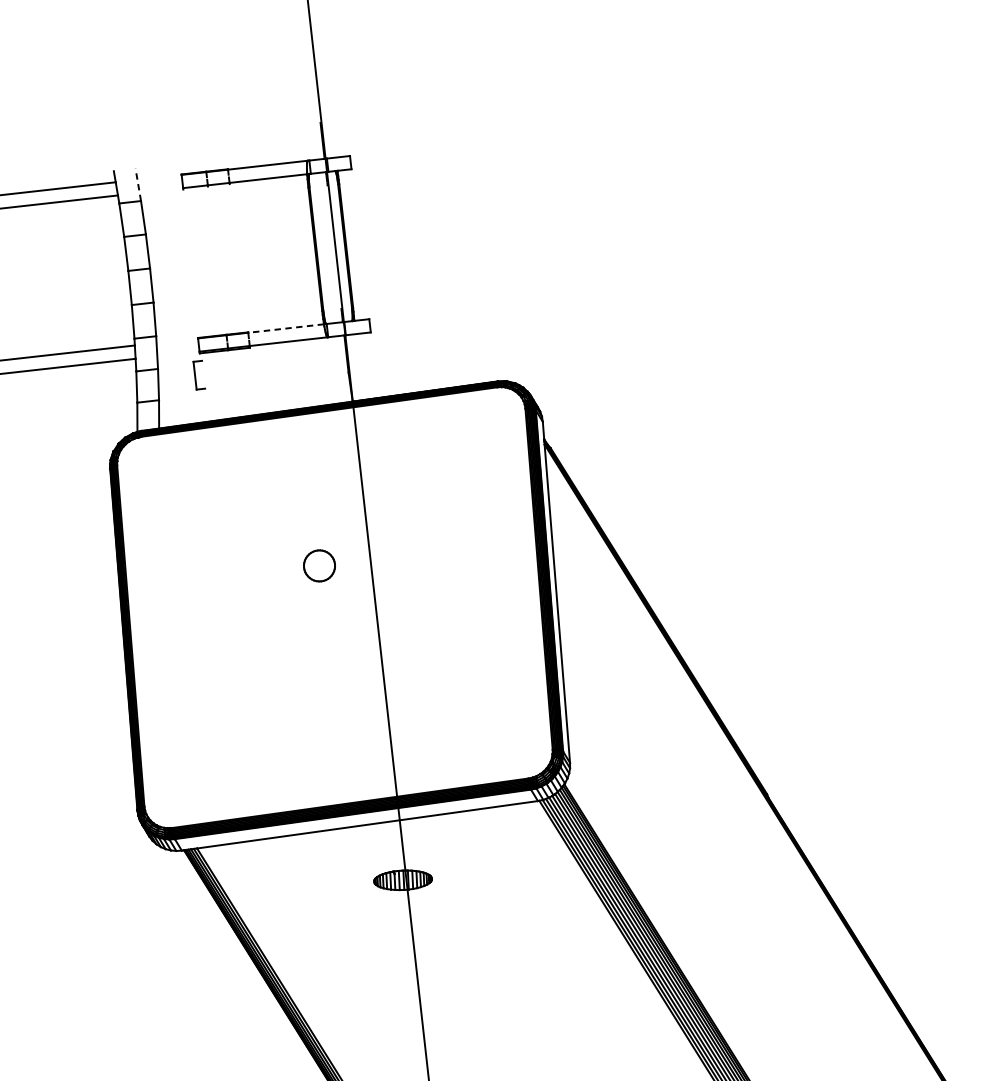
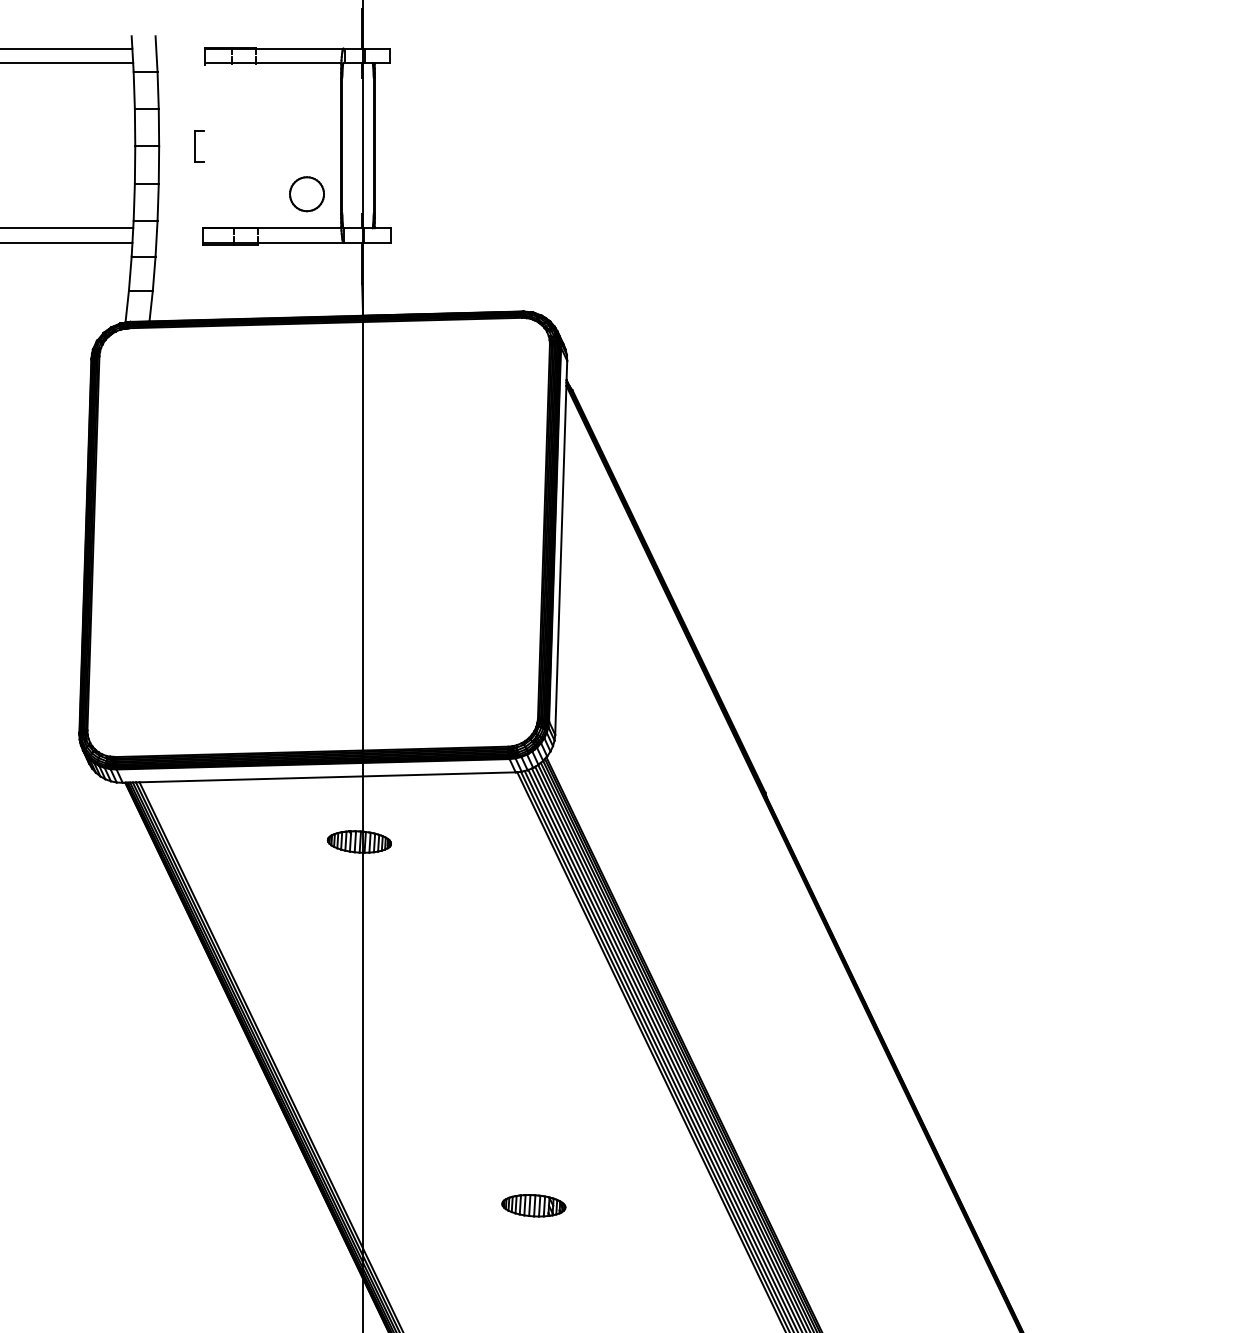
line: (138, 185) -> (156, 54), dashed -> solid
line: (285, 328) -> (299, 228), dashed -> solid
part: (199, 375) -> (199, 146), moved
part: (319, 566) -> (306, 194), moved

